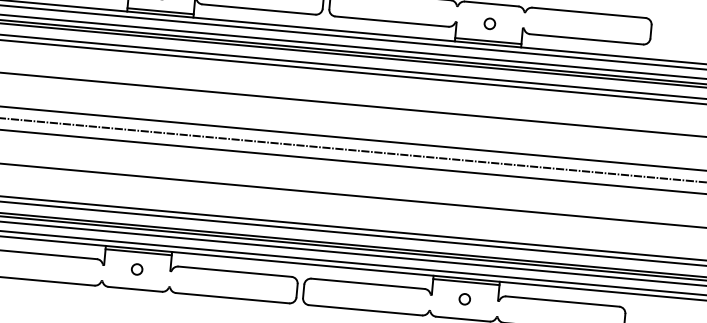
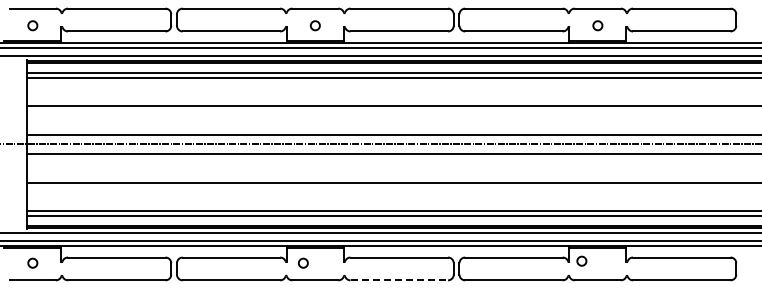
circle: (136, 268) -> (302, 262), moved
line: (232, 298) -> (399, 280), solid -> dashed
circle: (464, 298) -> (581, 260), moved

